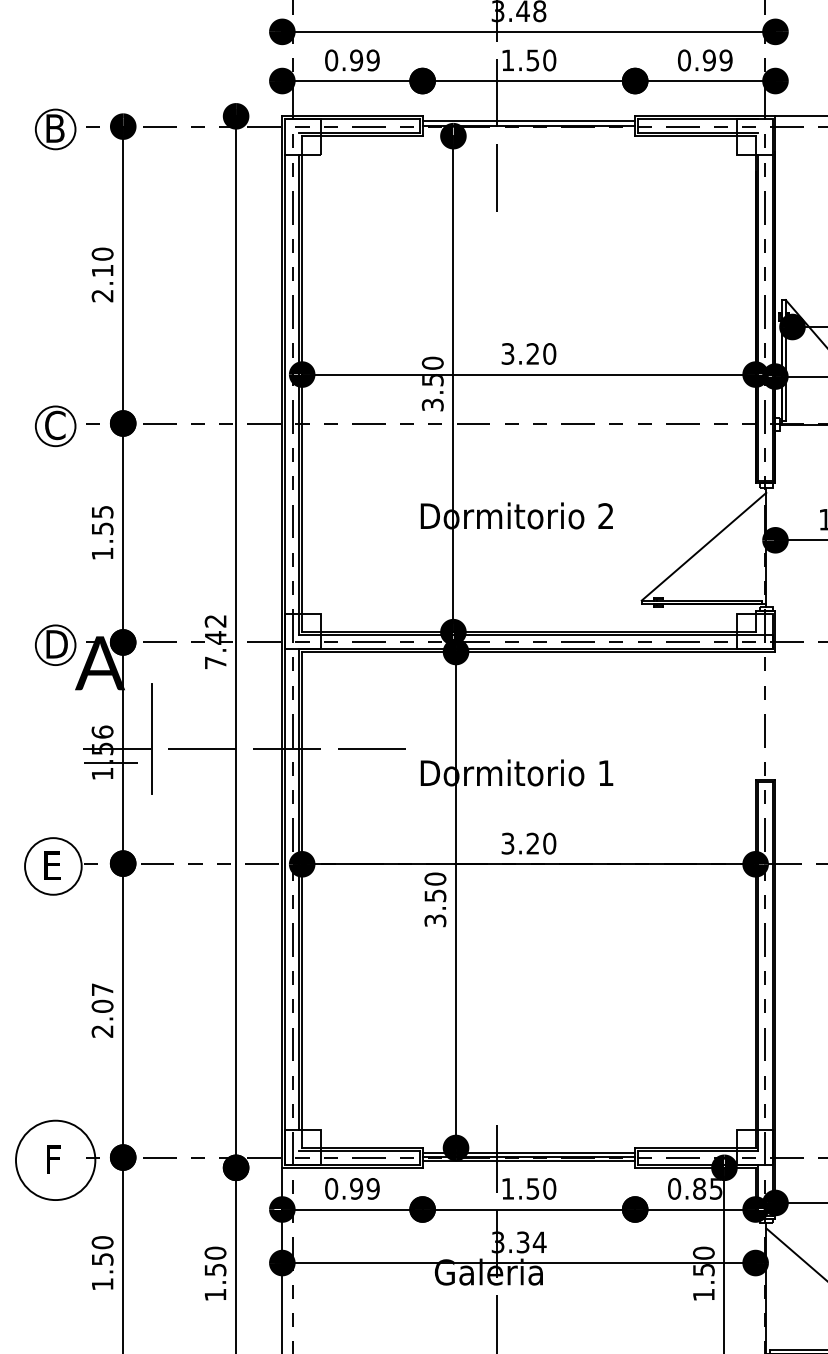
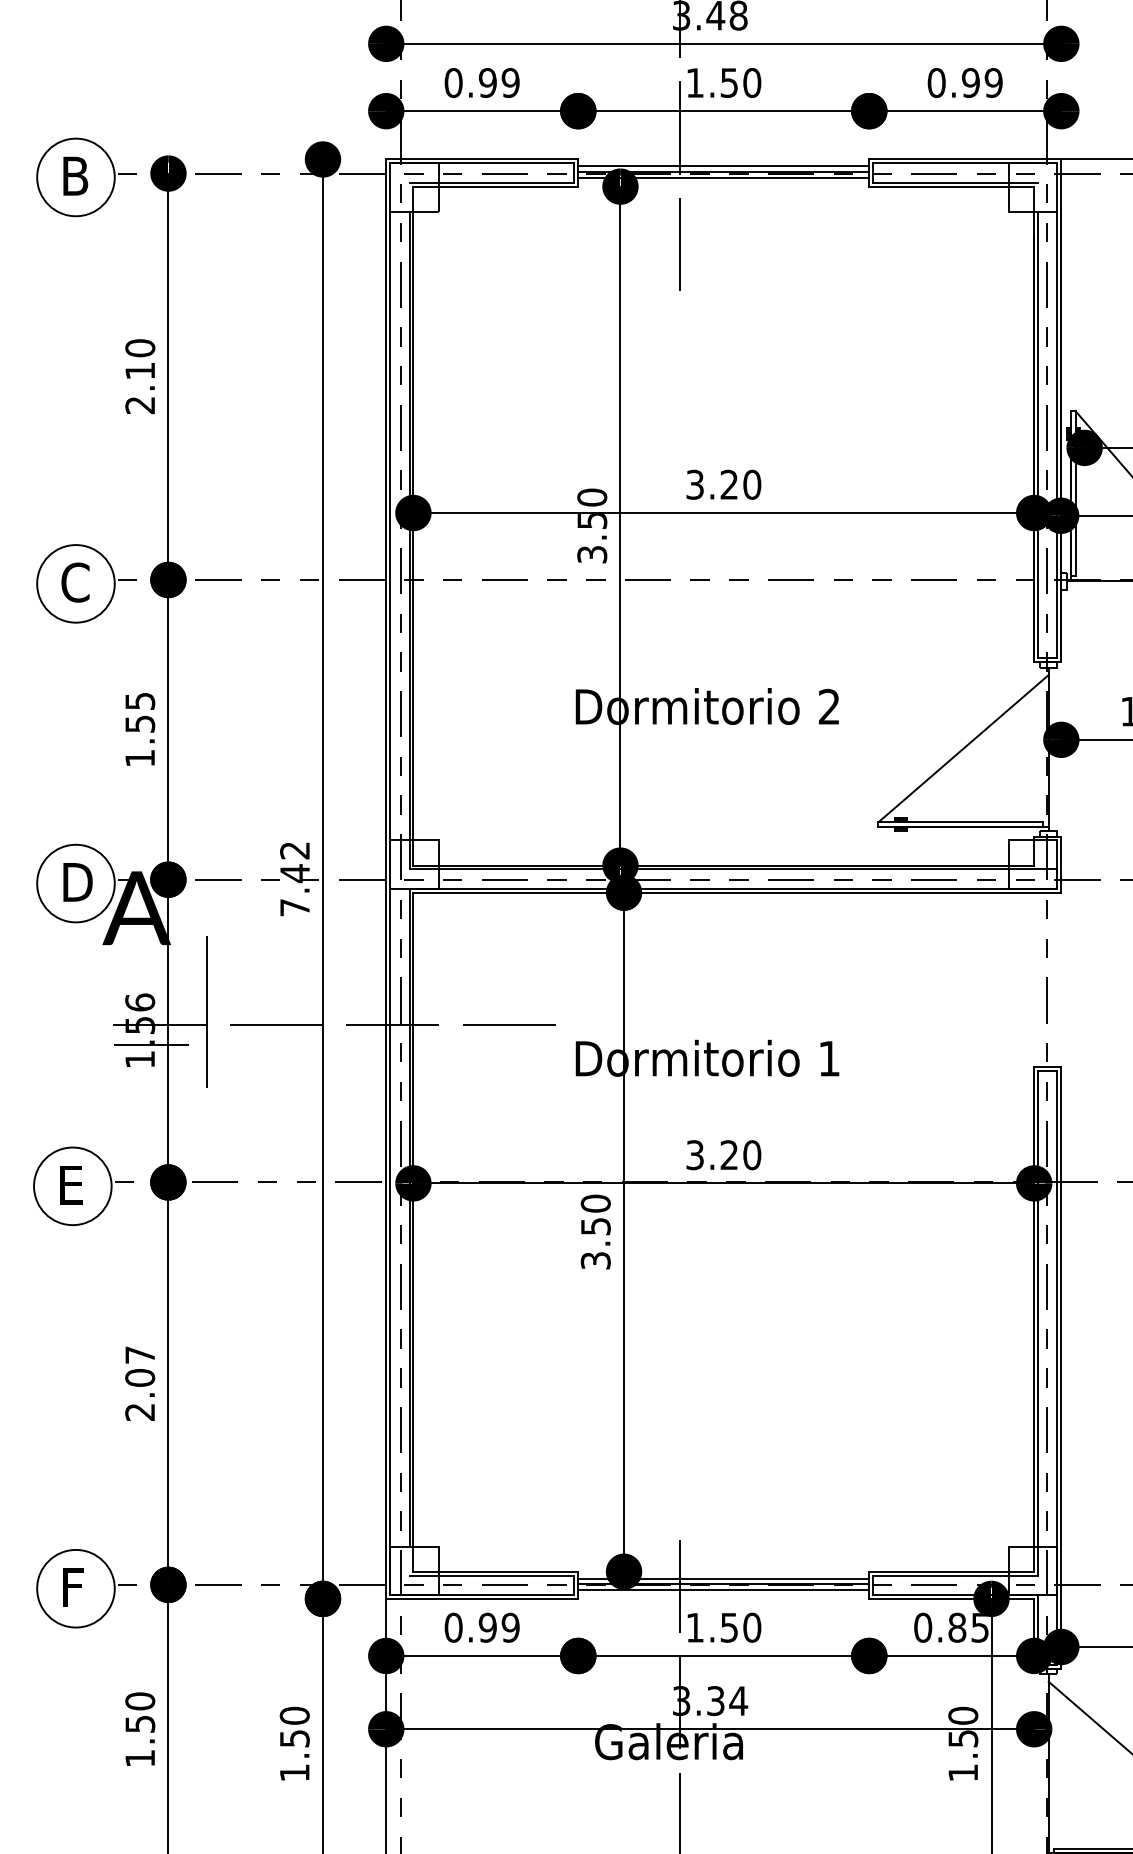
circle: (55, 129) -> (75, 177), size x1.43
line: (528, 129) -> (723, 177), added
circle: (55, 426) -> (75, 583), size x1.43
circle: (55, 645) -> (75, 883), size x1.43
circle: (55, 1160) -> (75, 1588), size x0.71

